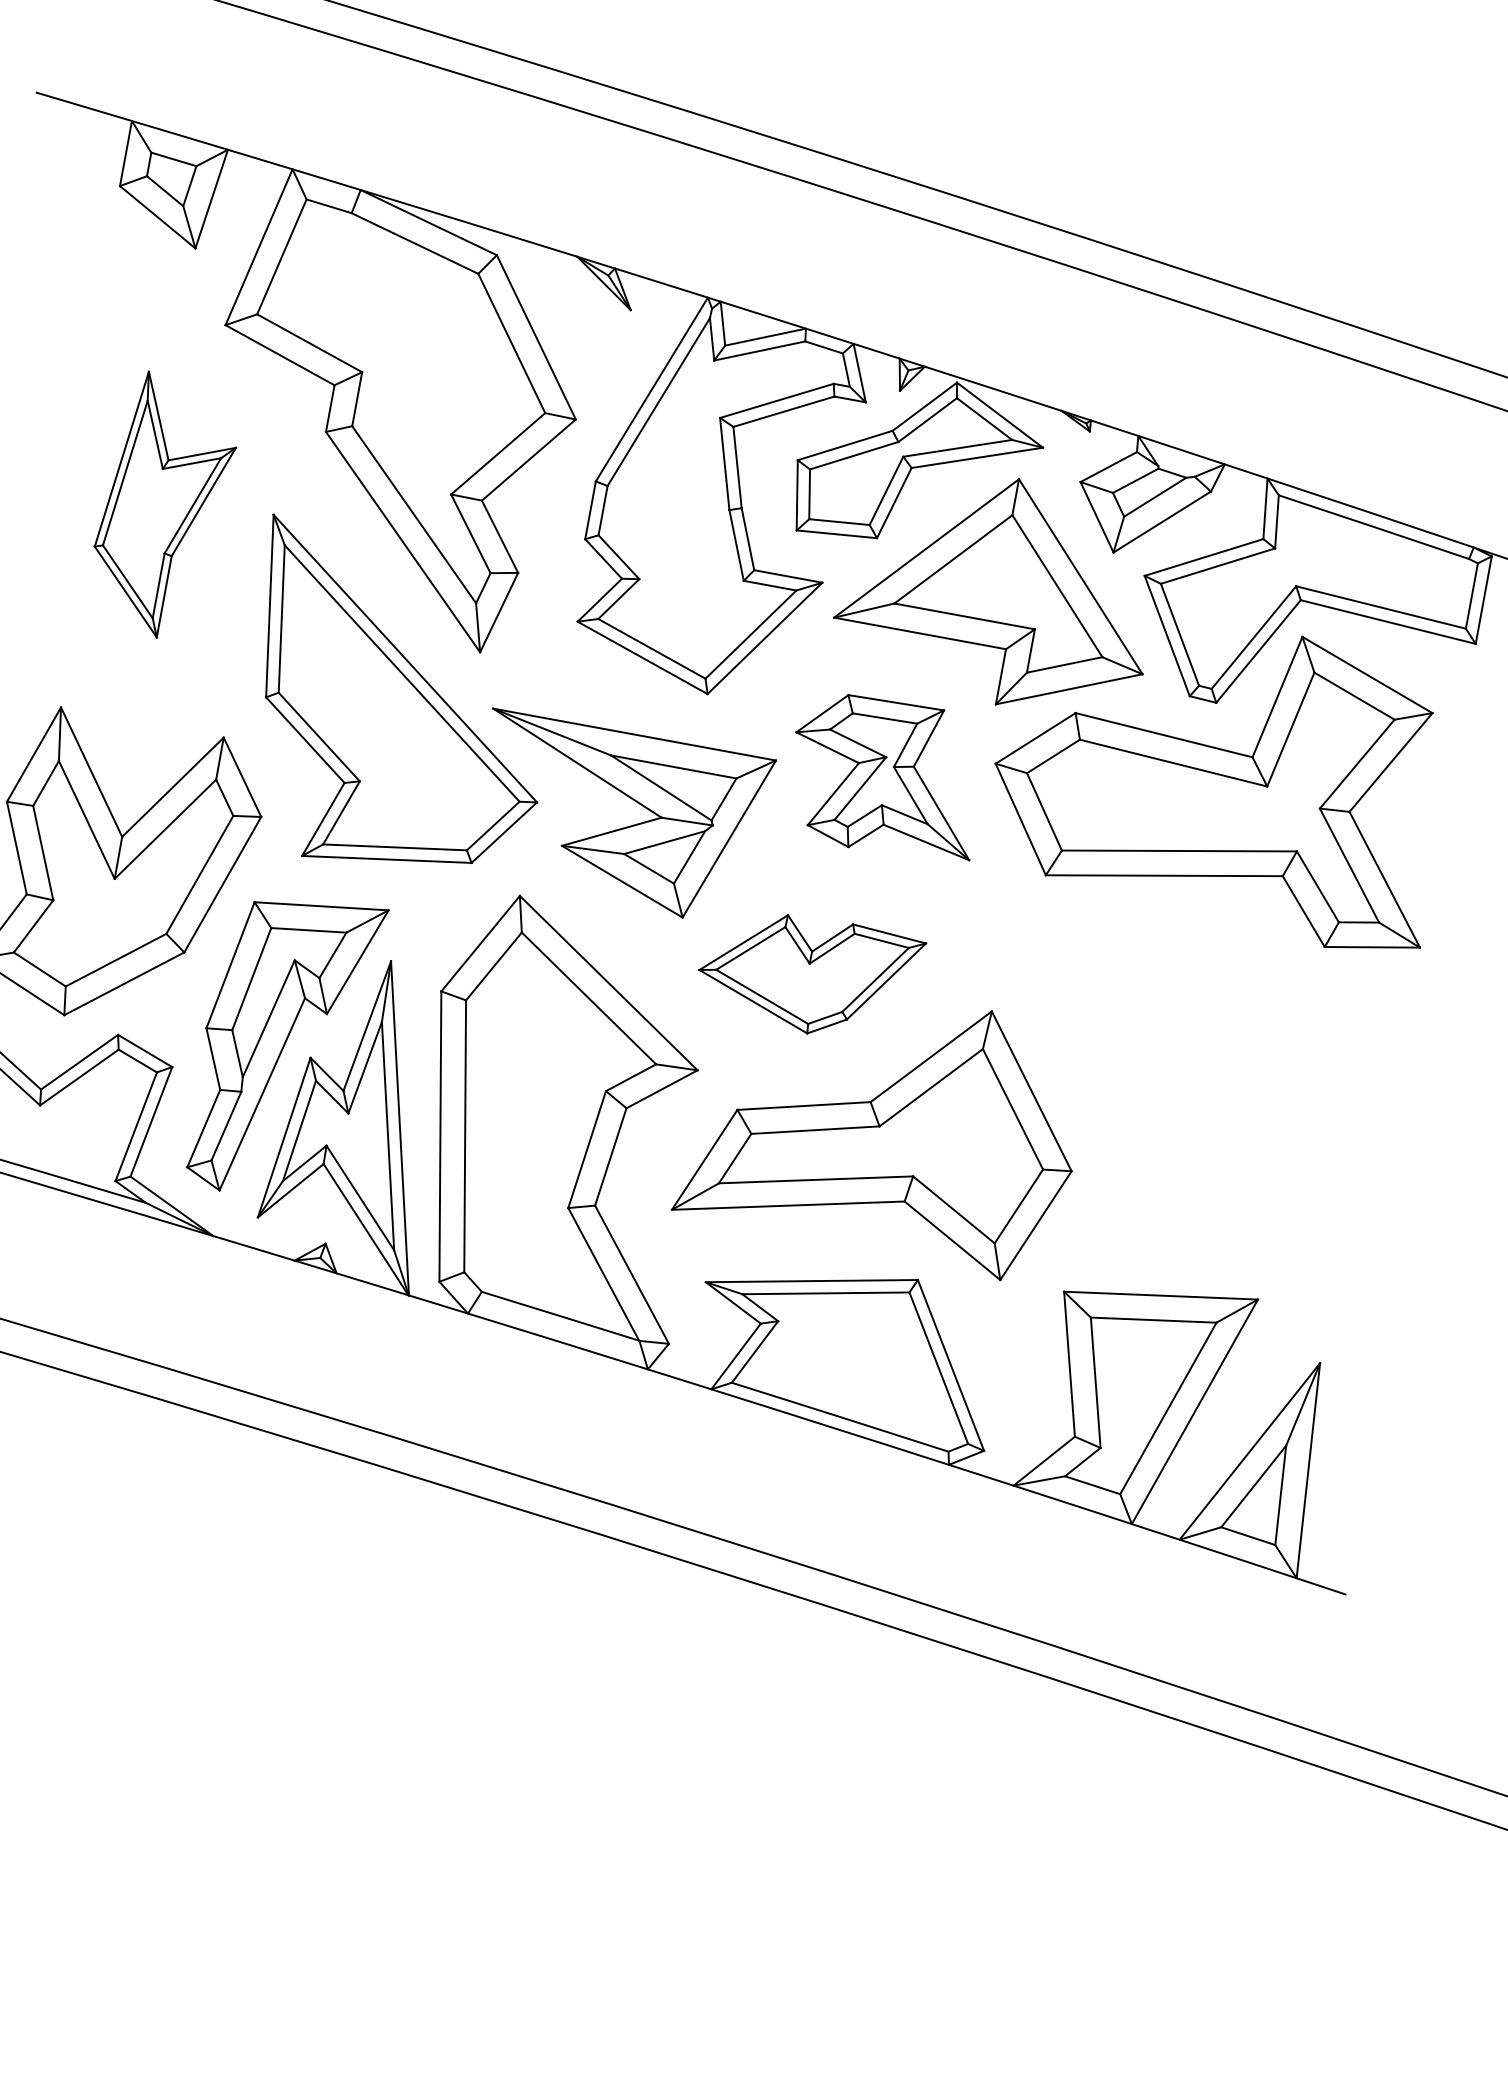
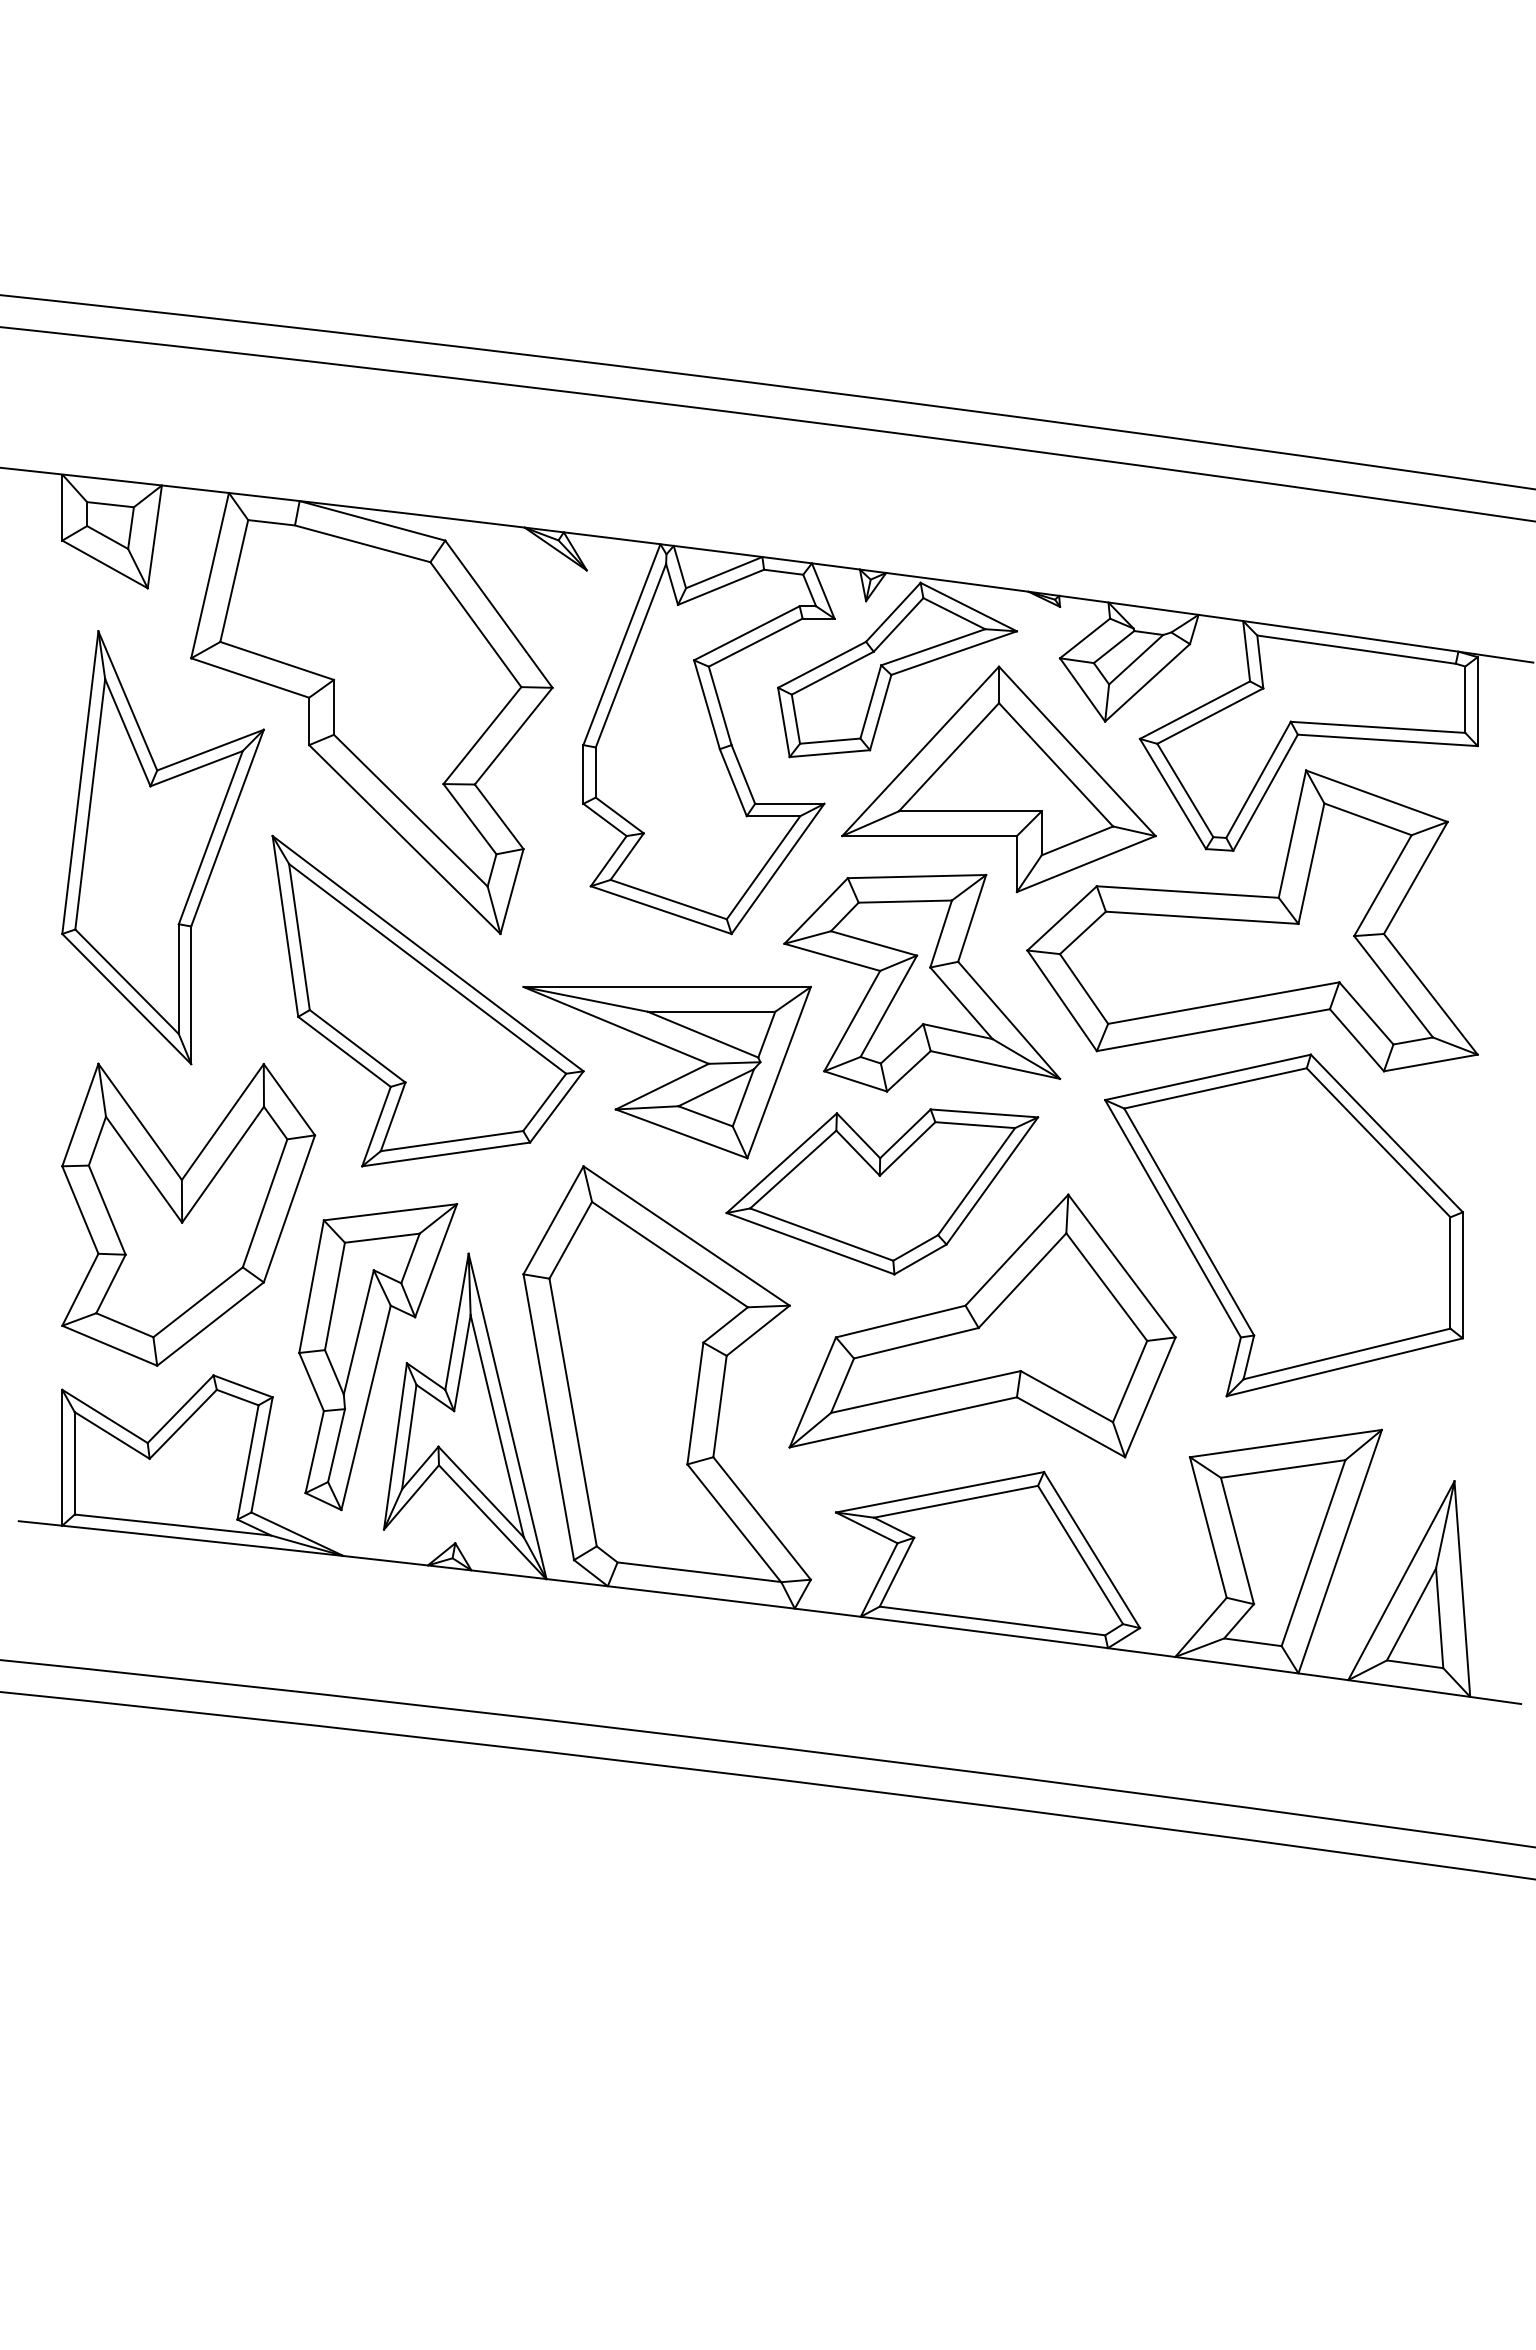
part: (163, 506) -> (162, 847), size x1.67
part: (886, 776) -> (922, 982), size x1.43
part: (809, 974) -> (882, 1191), size x1.43
part: (1198, 1080) -> (1283, 1225), added

